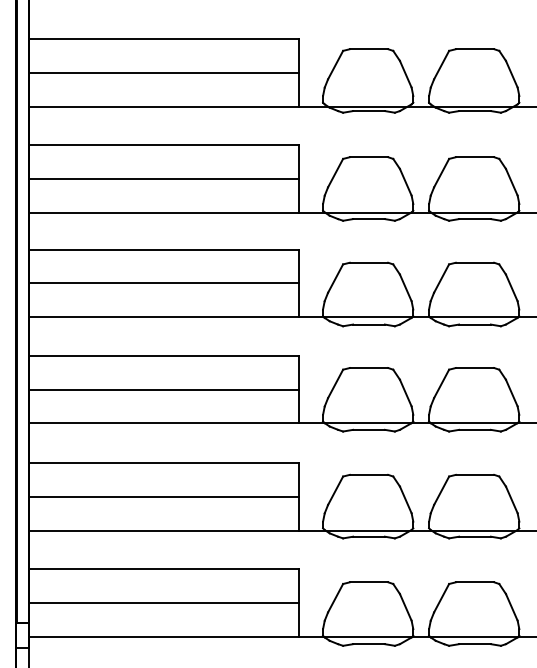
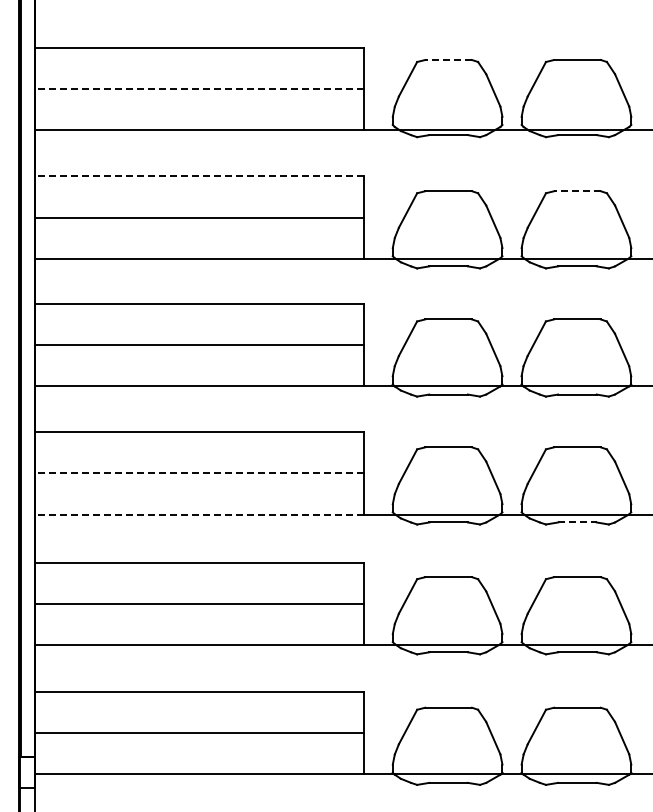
line: (368, 49) -> (448, 60), solid -> dashed
line: (163, 72) -> (199, 88), solid -> dashed
line: (163, 145) -> (199, 176), solid -> dashed
line: (474, 157) -> (576, 191), solid -> dashed
line: (163, 389) -> (199, 473), solid -> dashed
line: (163, 423) -> (199, 514), solid -> dashed
line: (475, 429) -> (577, 522), solid -> dashed

